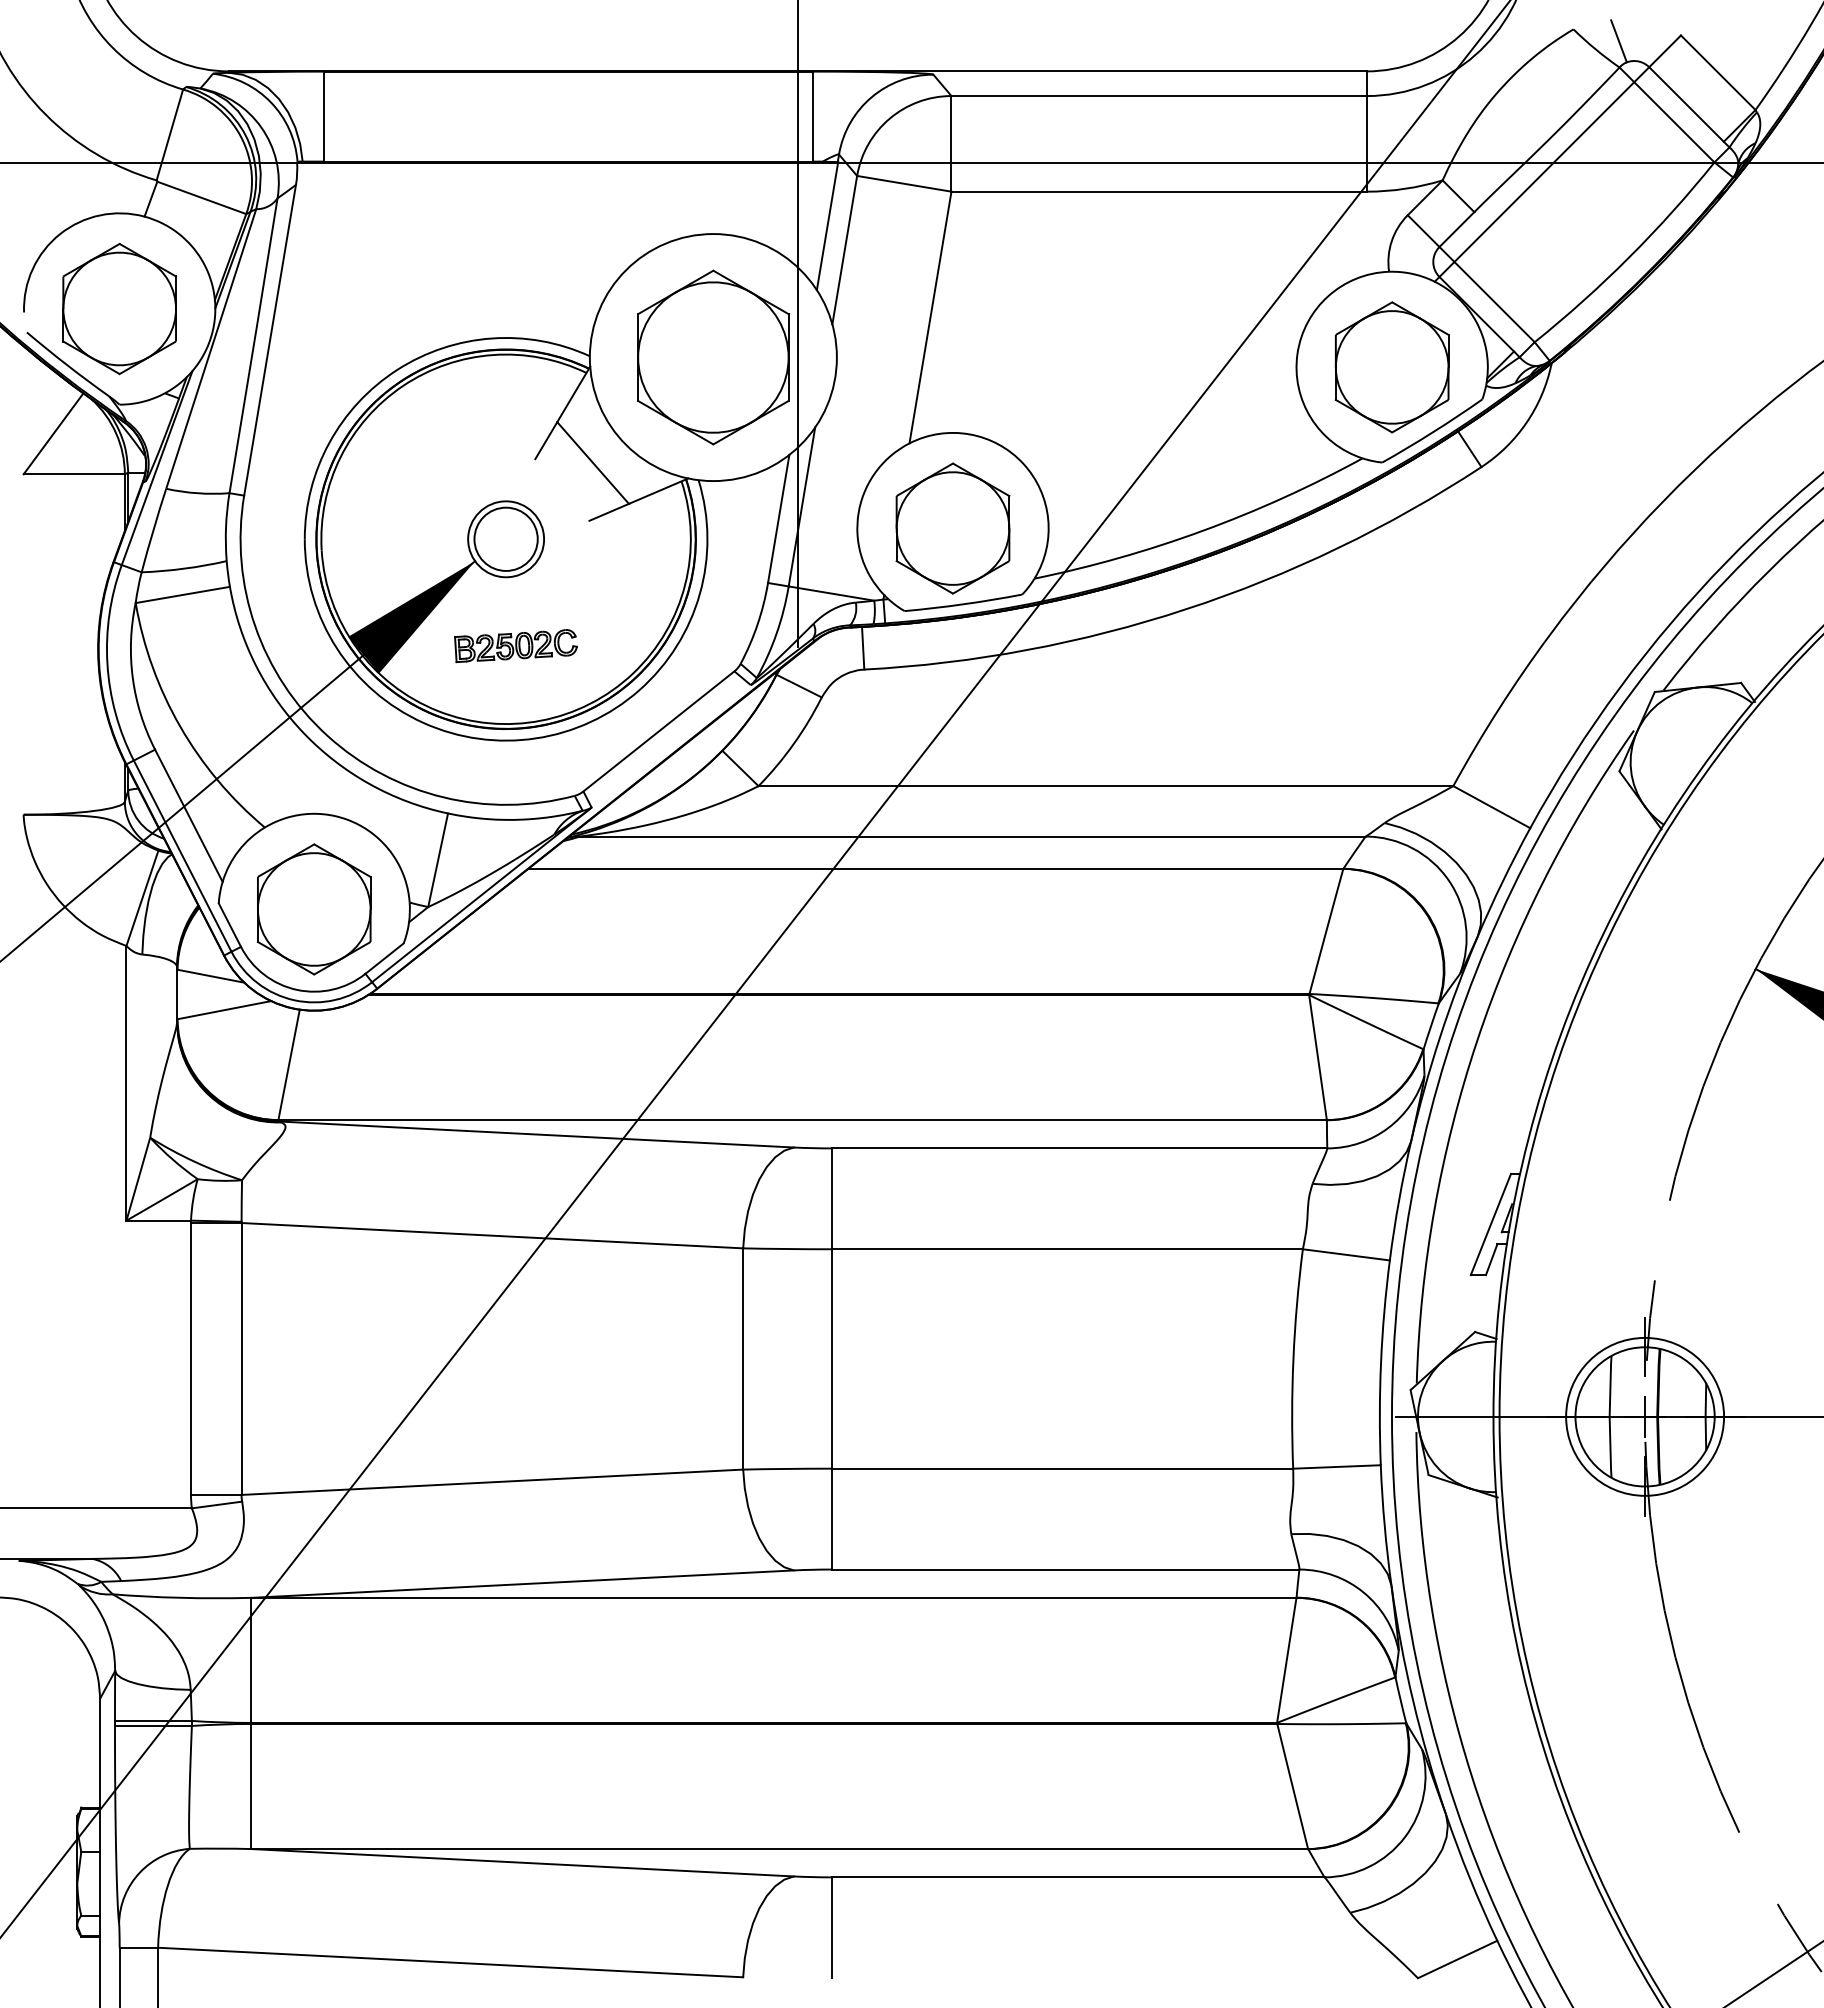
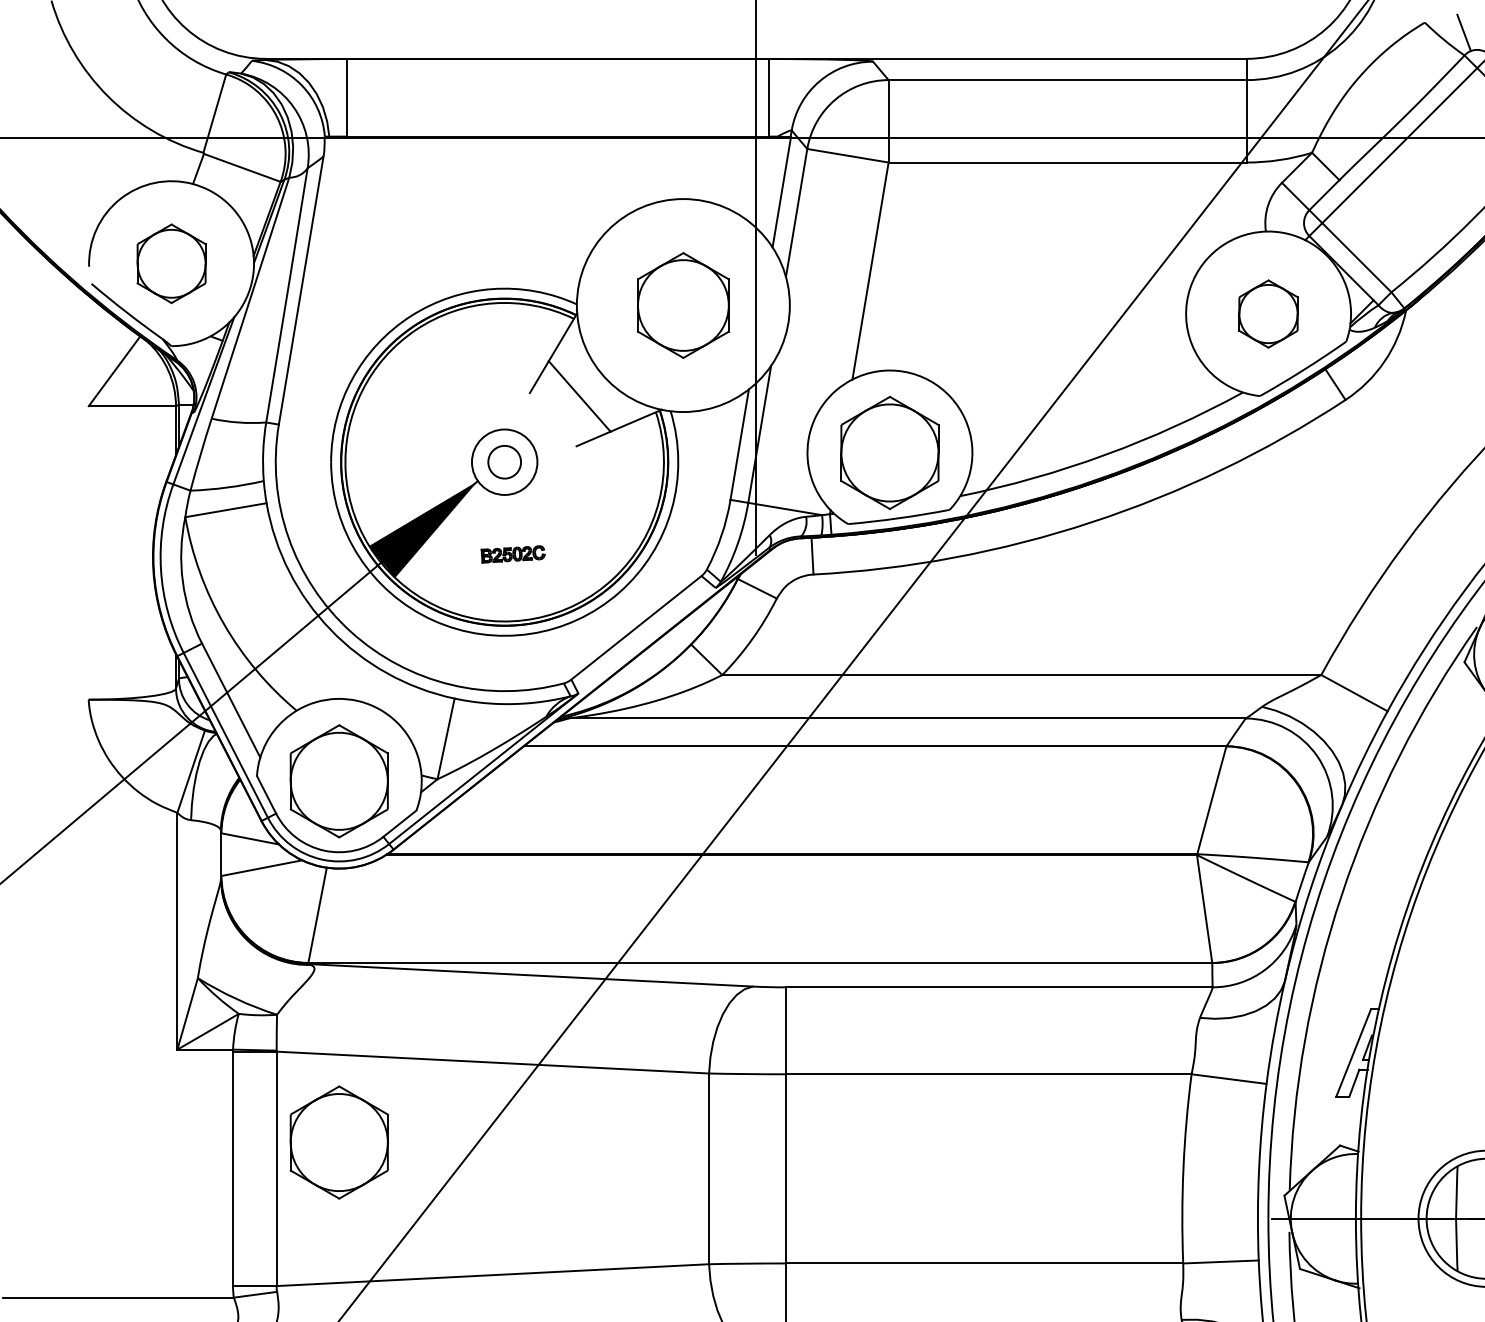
part: (119, 309) -> (171, 264), size x0.7
part: (713, 357) -> (683, 305), size x0.7
part: (1391, 367) -> (1267, 314), size x0.6
circle: (505, 538) -> (504, 461), size x0.6
part: (515, 646) -> (512, 554), size x0.6
part: (313, 1328) -> (338, 1142), added

